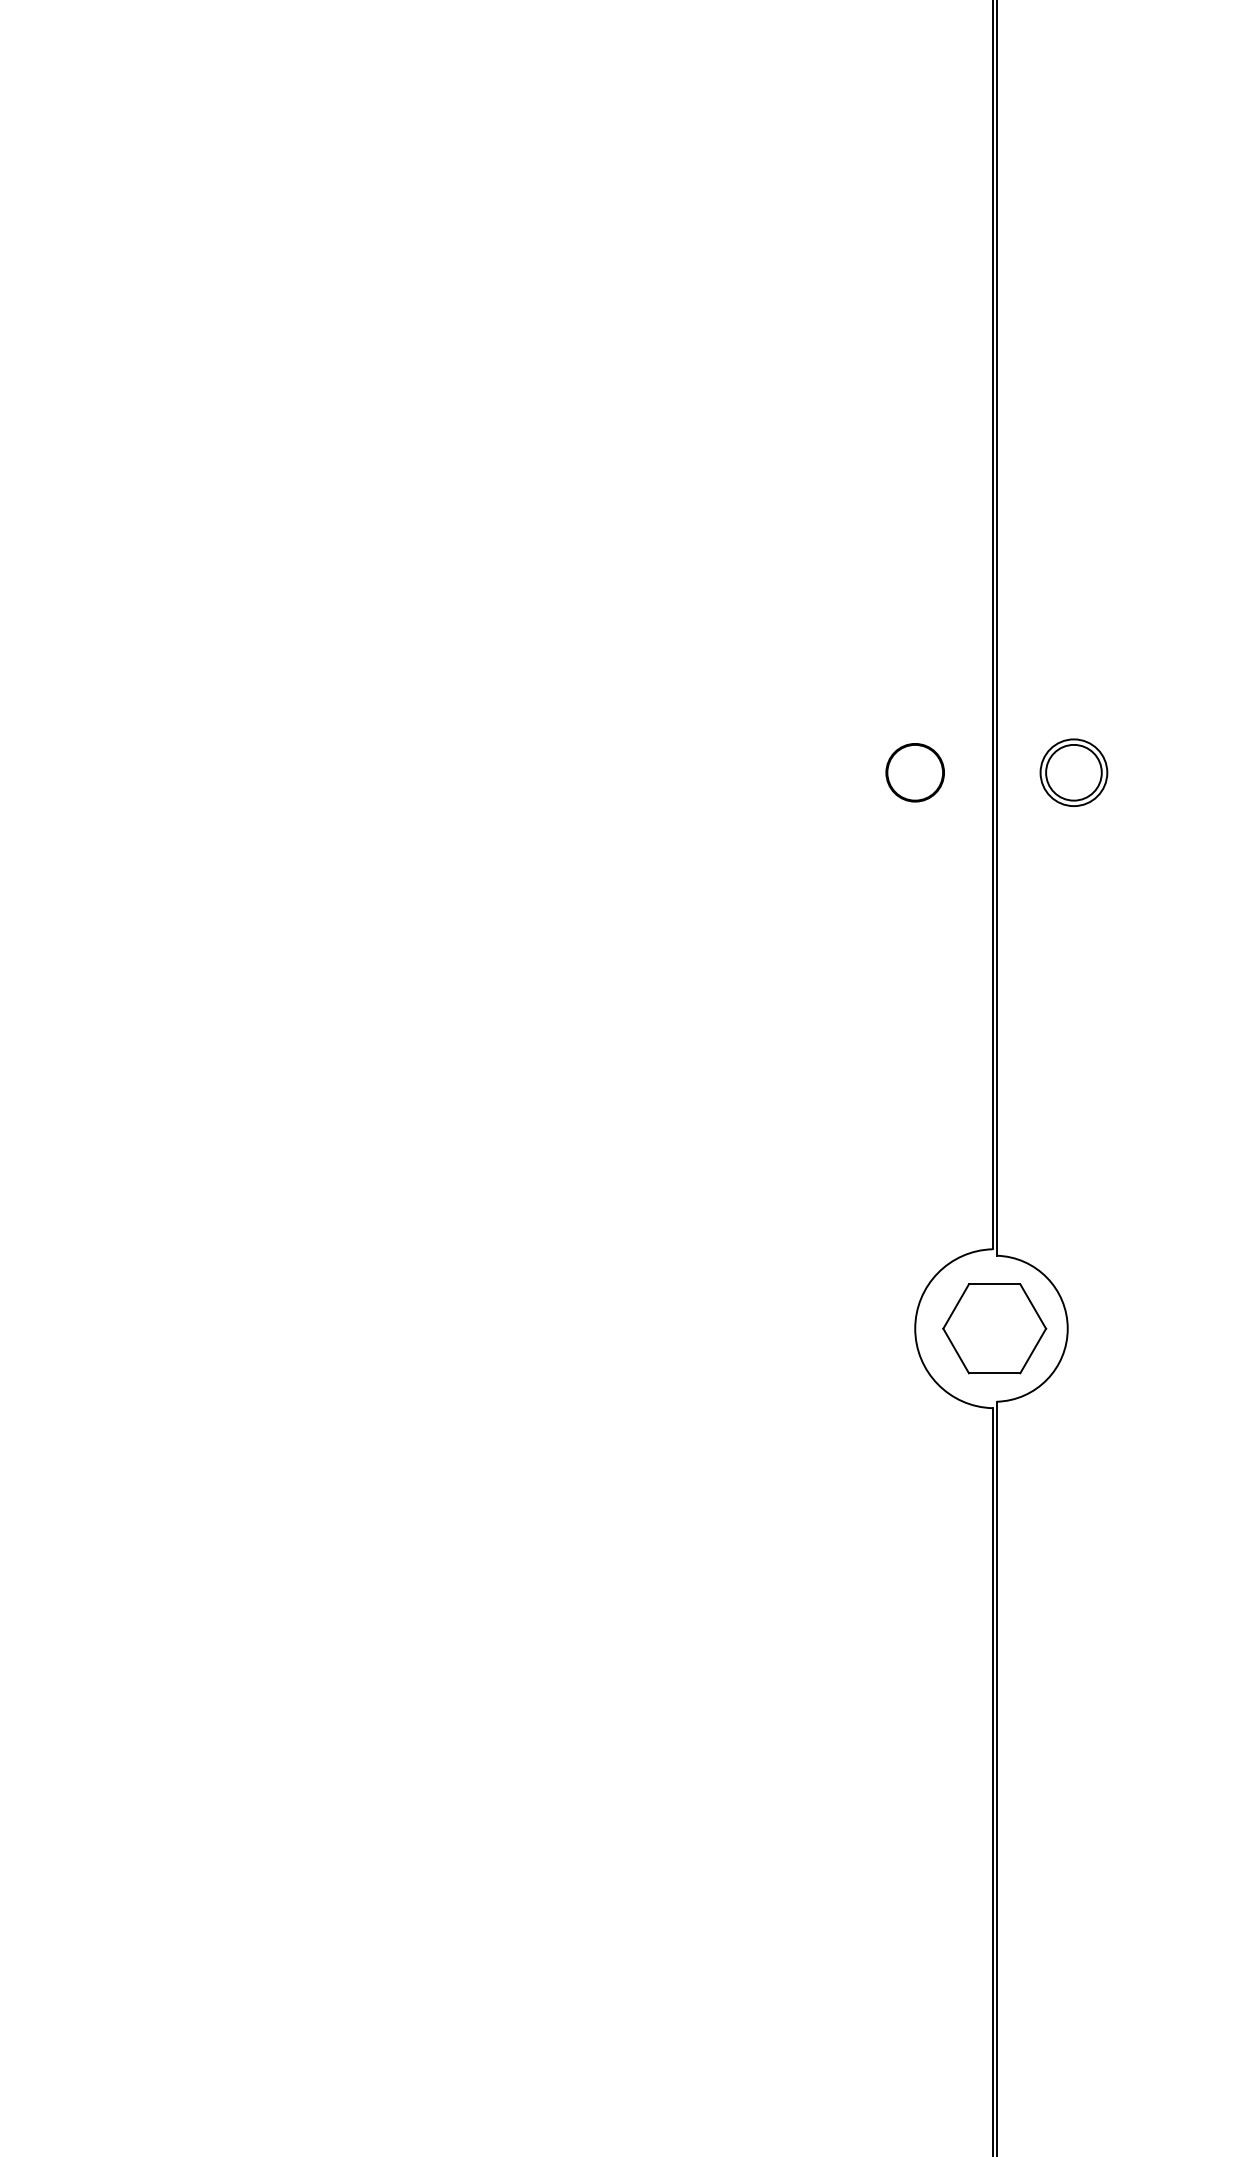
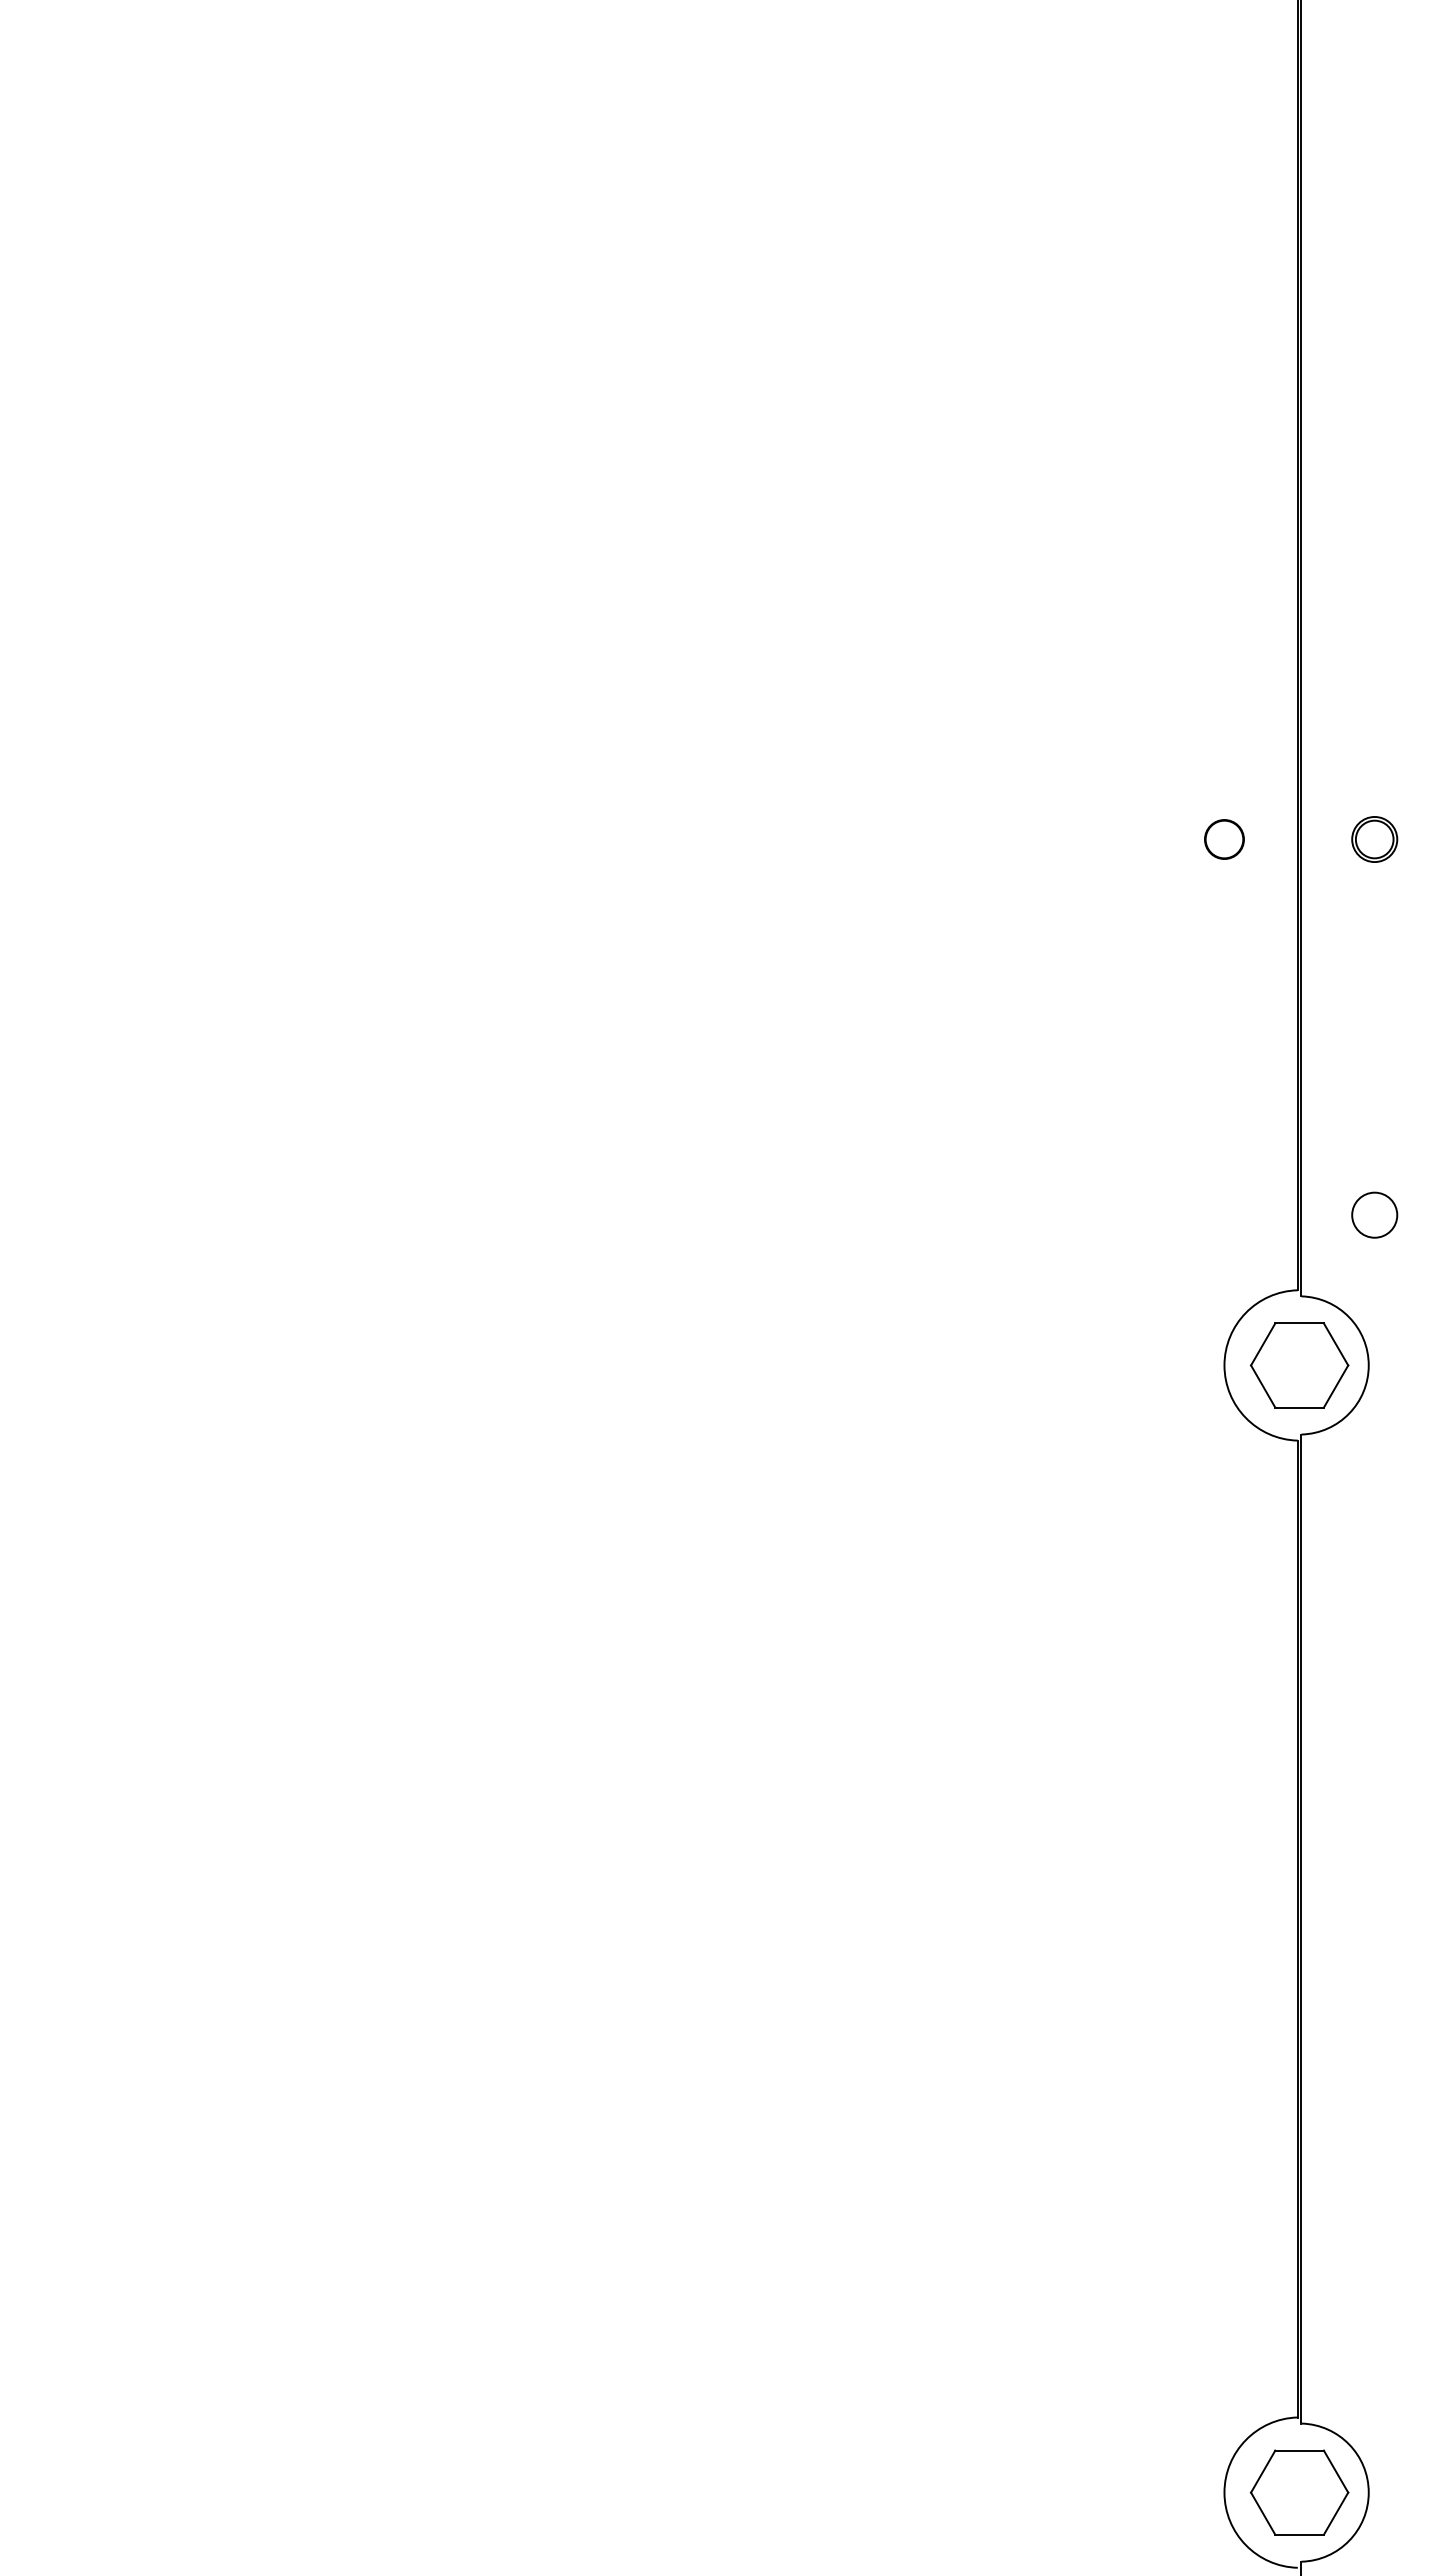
circle: (915, 772) -> (1224, 839), size x0.71
part: (1073, 772) -> (1374, 839), size x0.71
circle: (1073, 1169) -> (1374, 1214), added

